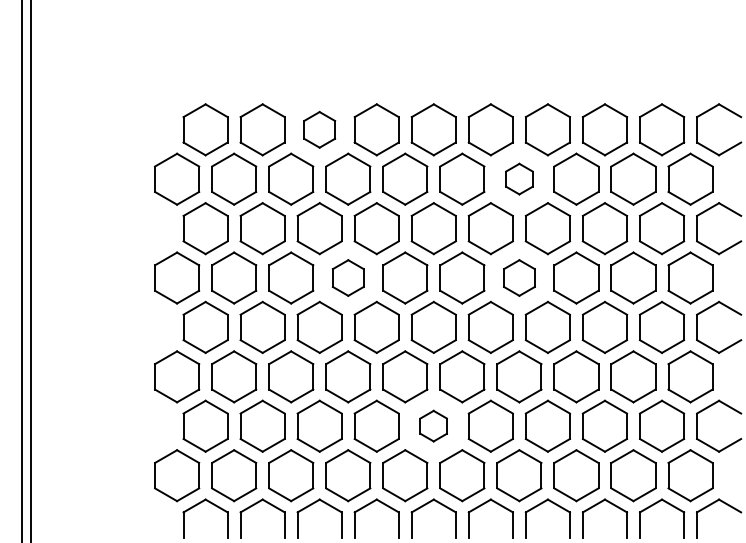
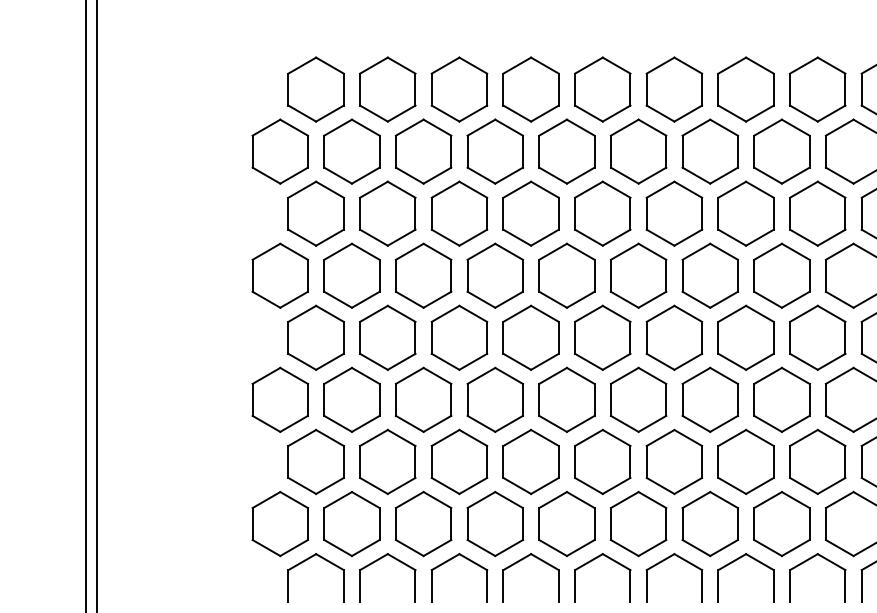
part: (319, 129) -> (459, 89), size x1.43
part: (519, 178) -> (710, 150), size x1.67
part: (348, 277) -> (495, 275), size x1.43
part: (519, 277) -> (710, 275), size x1.43
part: (433, 425) -> (602, 461), size x1.67

